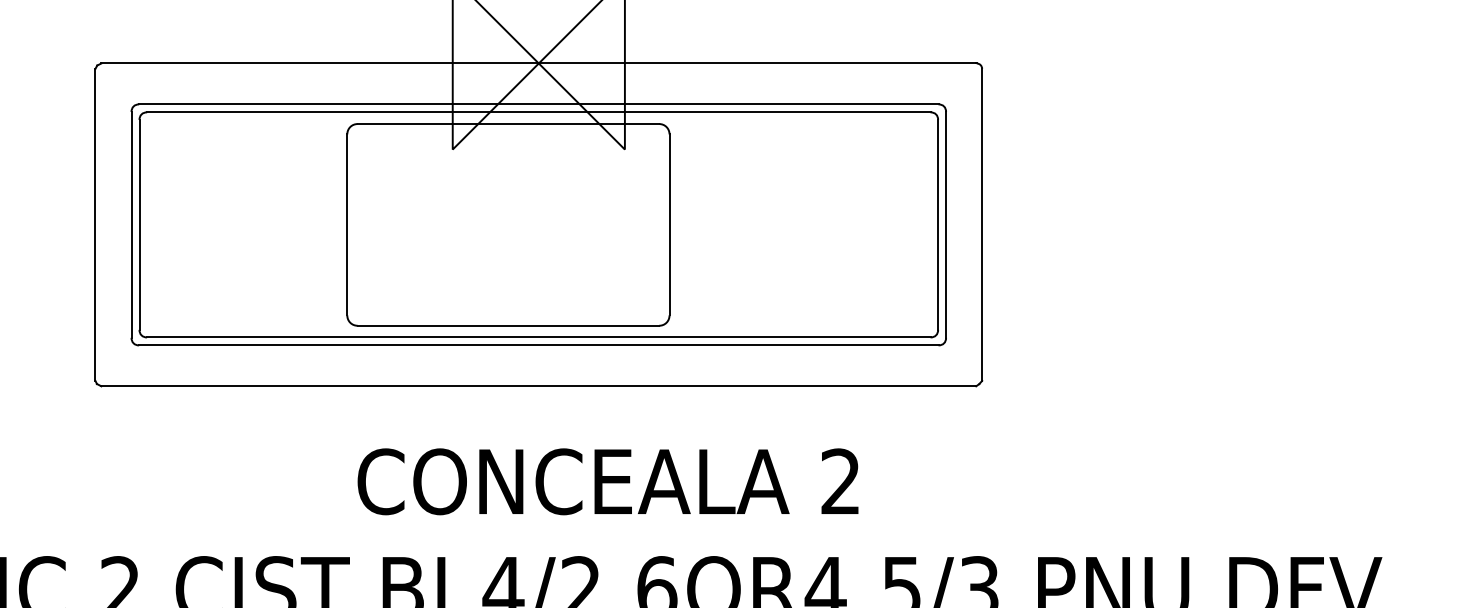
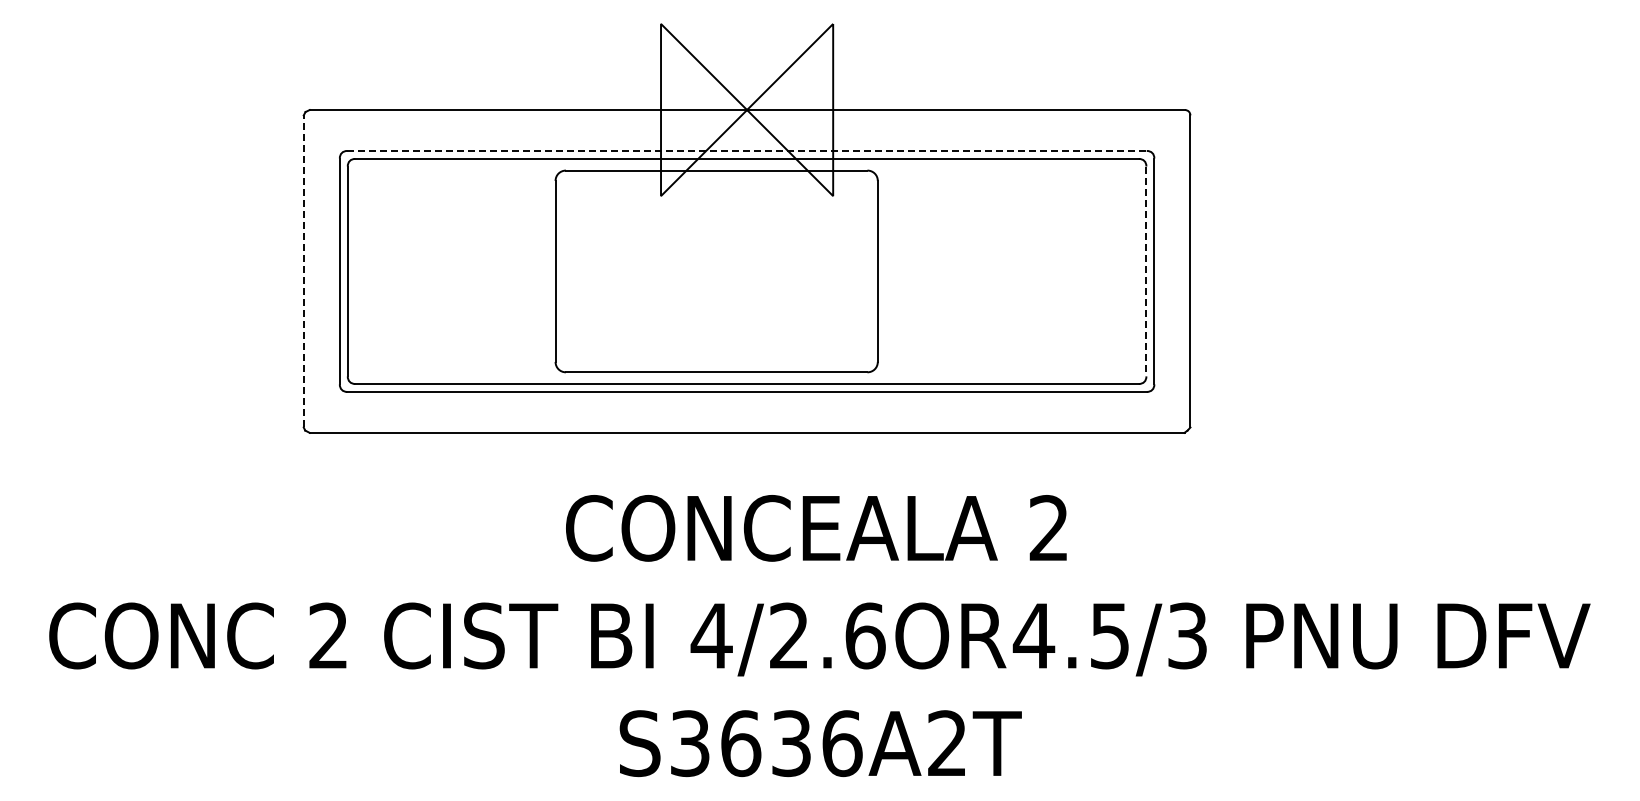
line: (539, 103) -> (747, 150), solid -> dashed
line: (95, 223) -> (303, 270), solid -> dashed
line: (938, 224) -> (1146, 271), solid -> dashed

